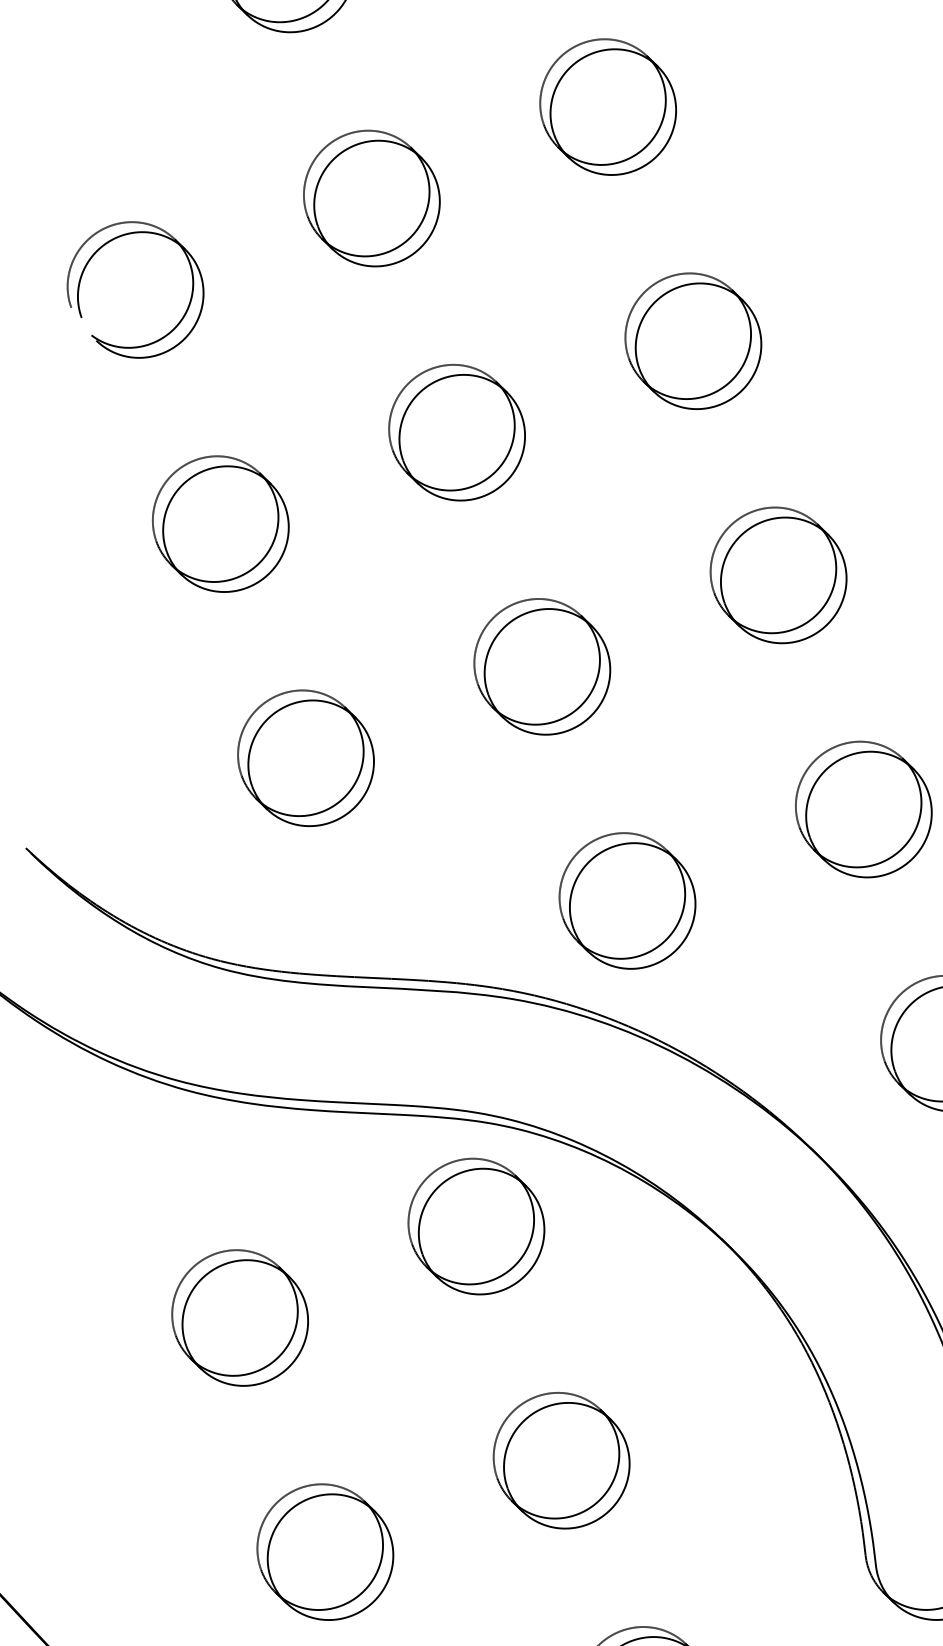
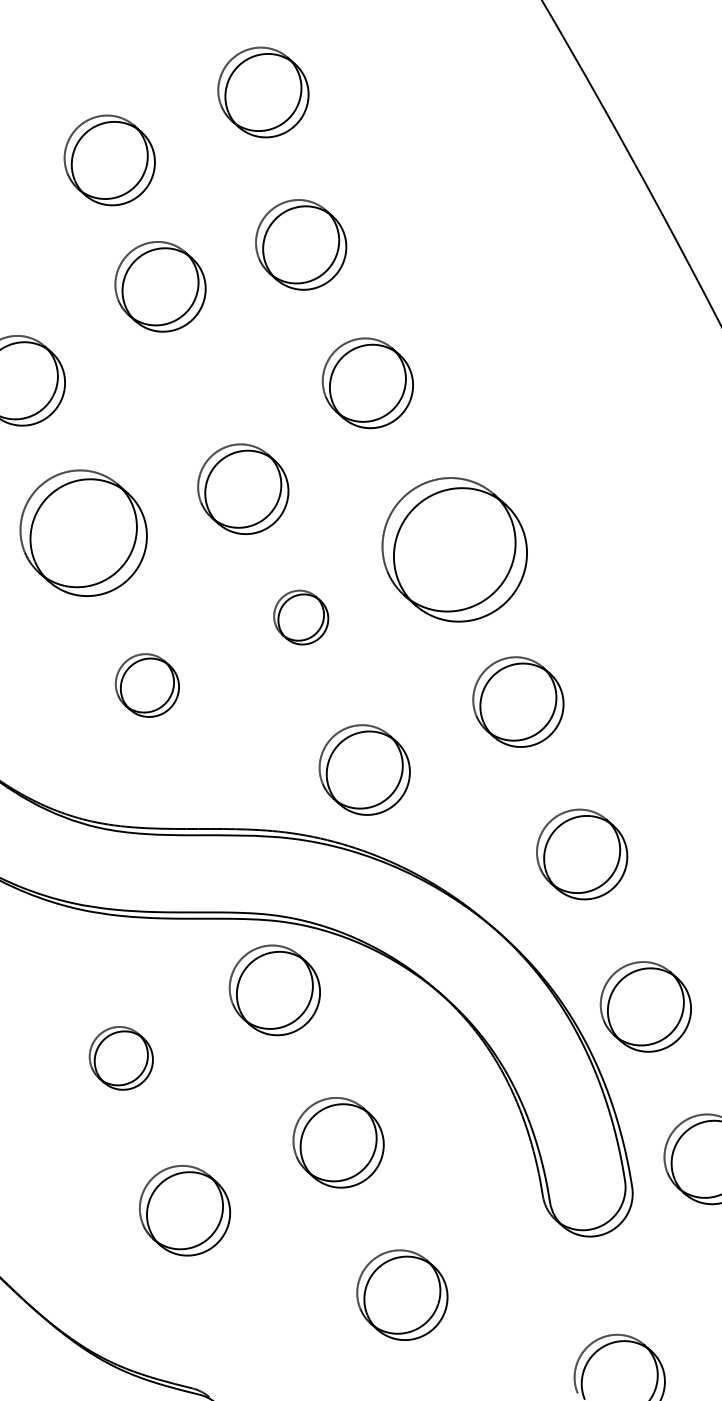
part: (608, 106) -> (301, 244), moved
part: (371, 198) -> (160, 286), moved
part: (692, 341) -> (367, 383), moved
part: (457, 431) -> (243, 488), moved
part: (220, 523) -> (83, 532), size x1.4
part: (778, 575) -> (454, 549), size x1.6
part: (543, 666) -> (301, 617), size x0.6
part: (306, 758) -> (147, 685), size x0.7
part: (240, 1318) -> (121, 1058), size x0.7

